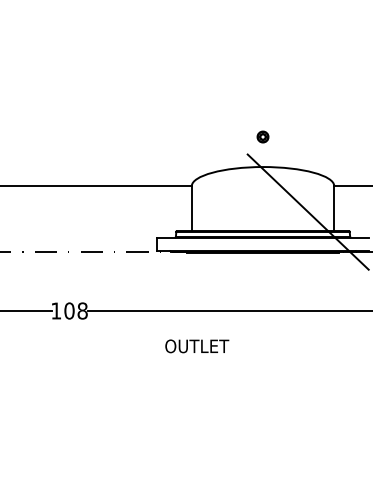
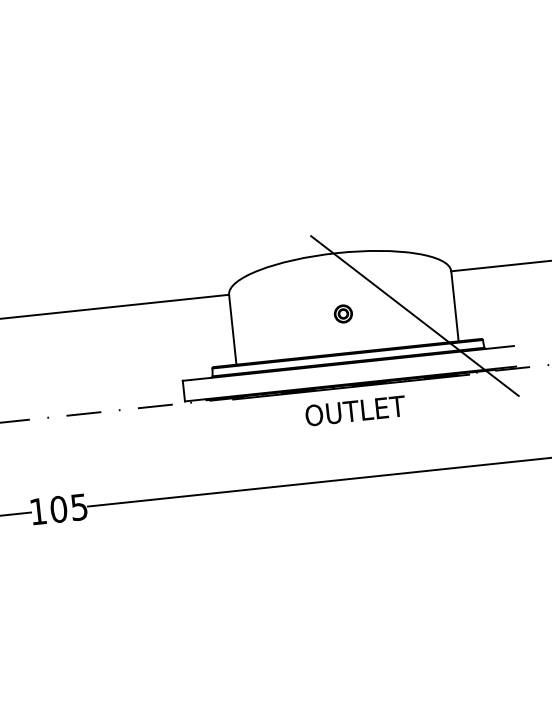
part: (262, 136) -> (342, 313), moved
text: (82, 310) -> (79, 506), 108 -> 105
text: (197, 346) -> (355, 411), moved

